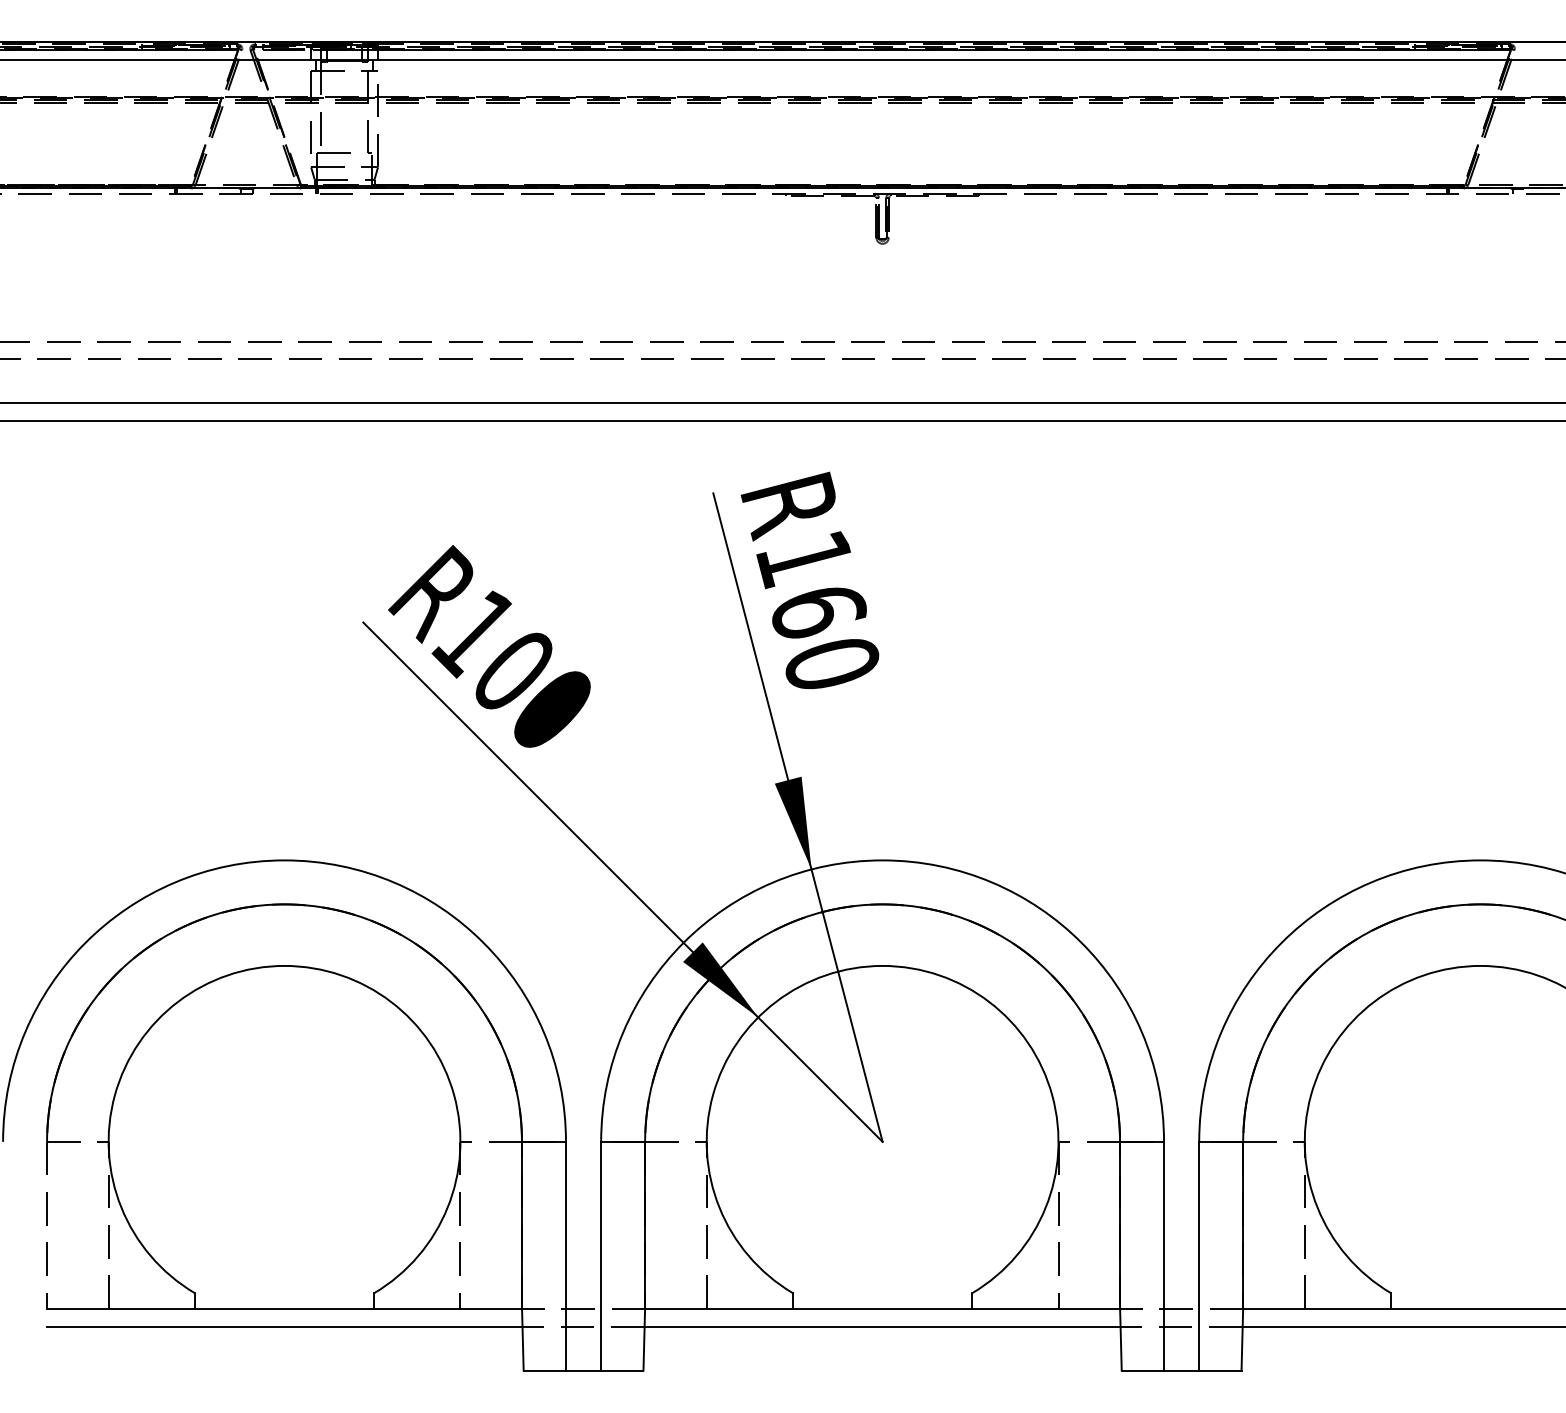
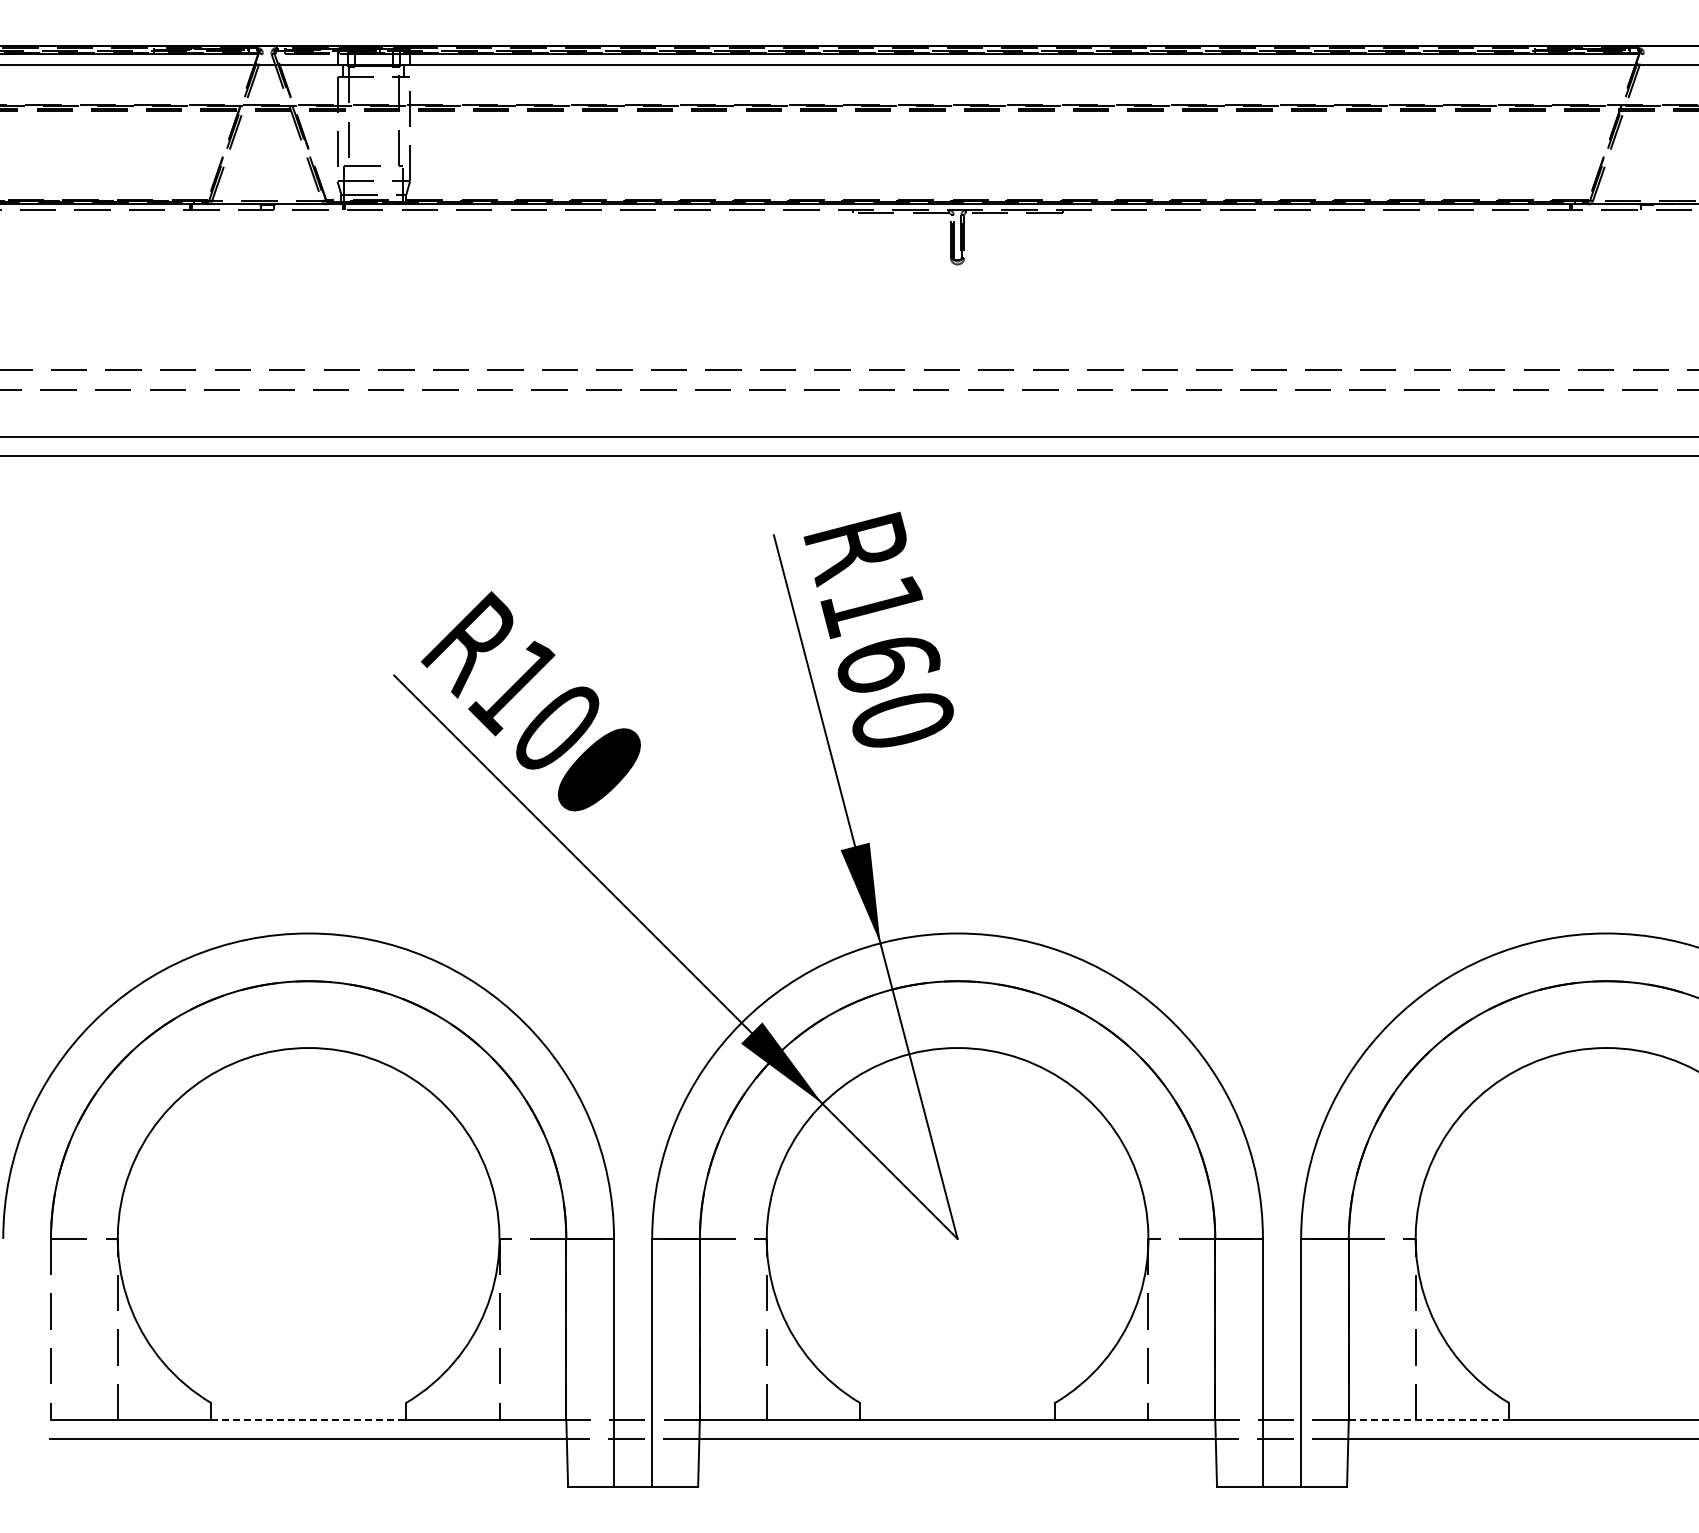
line: (285, 1309) -> (309, 1420), solid -> dashed
line: (1317, 1309) -> (1429, 1420), solid -> dashed

